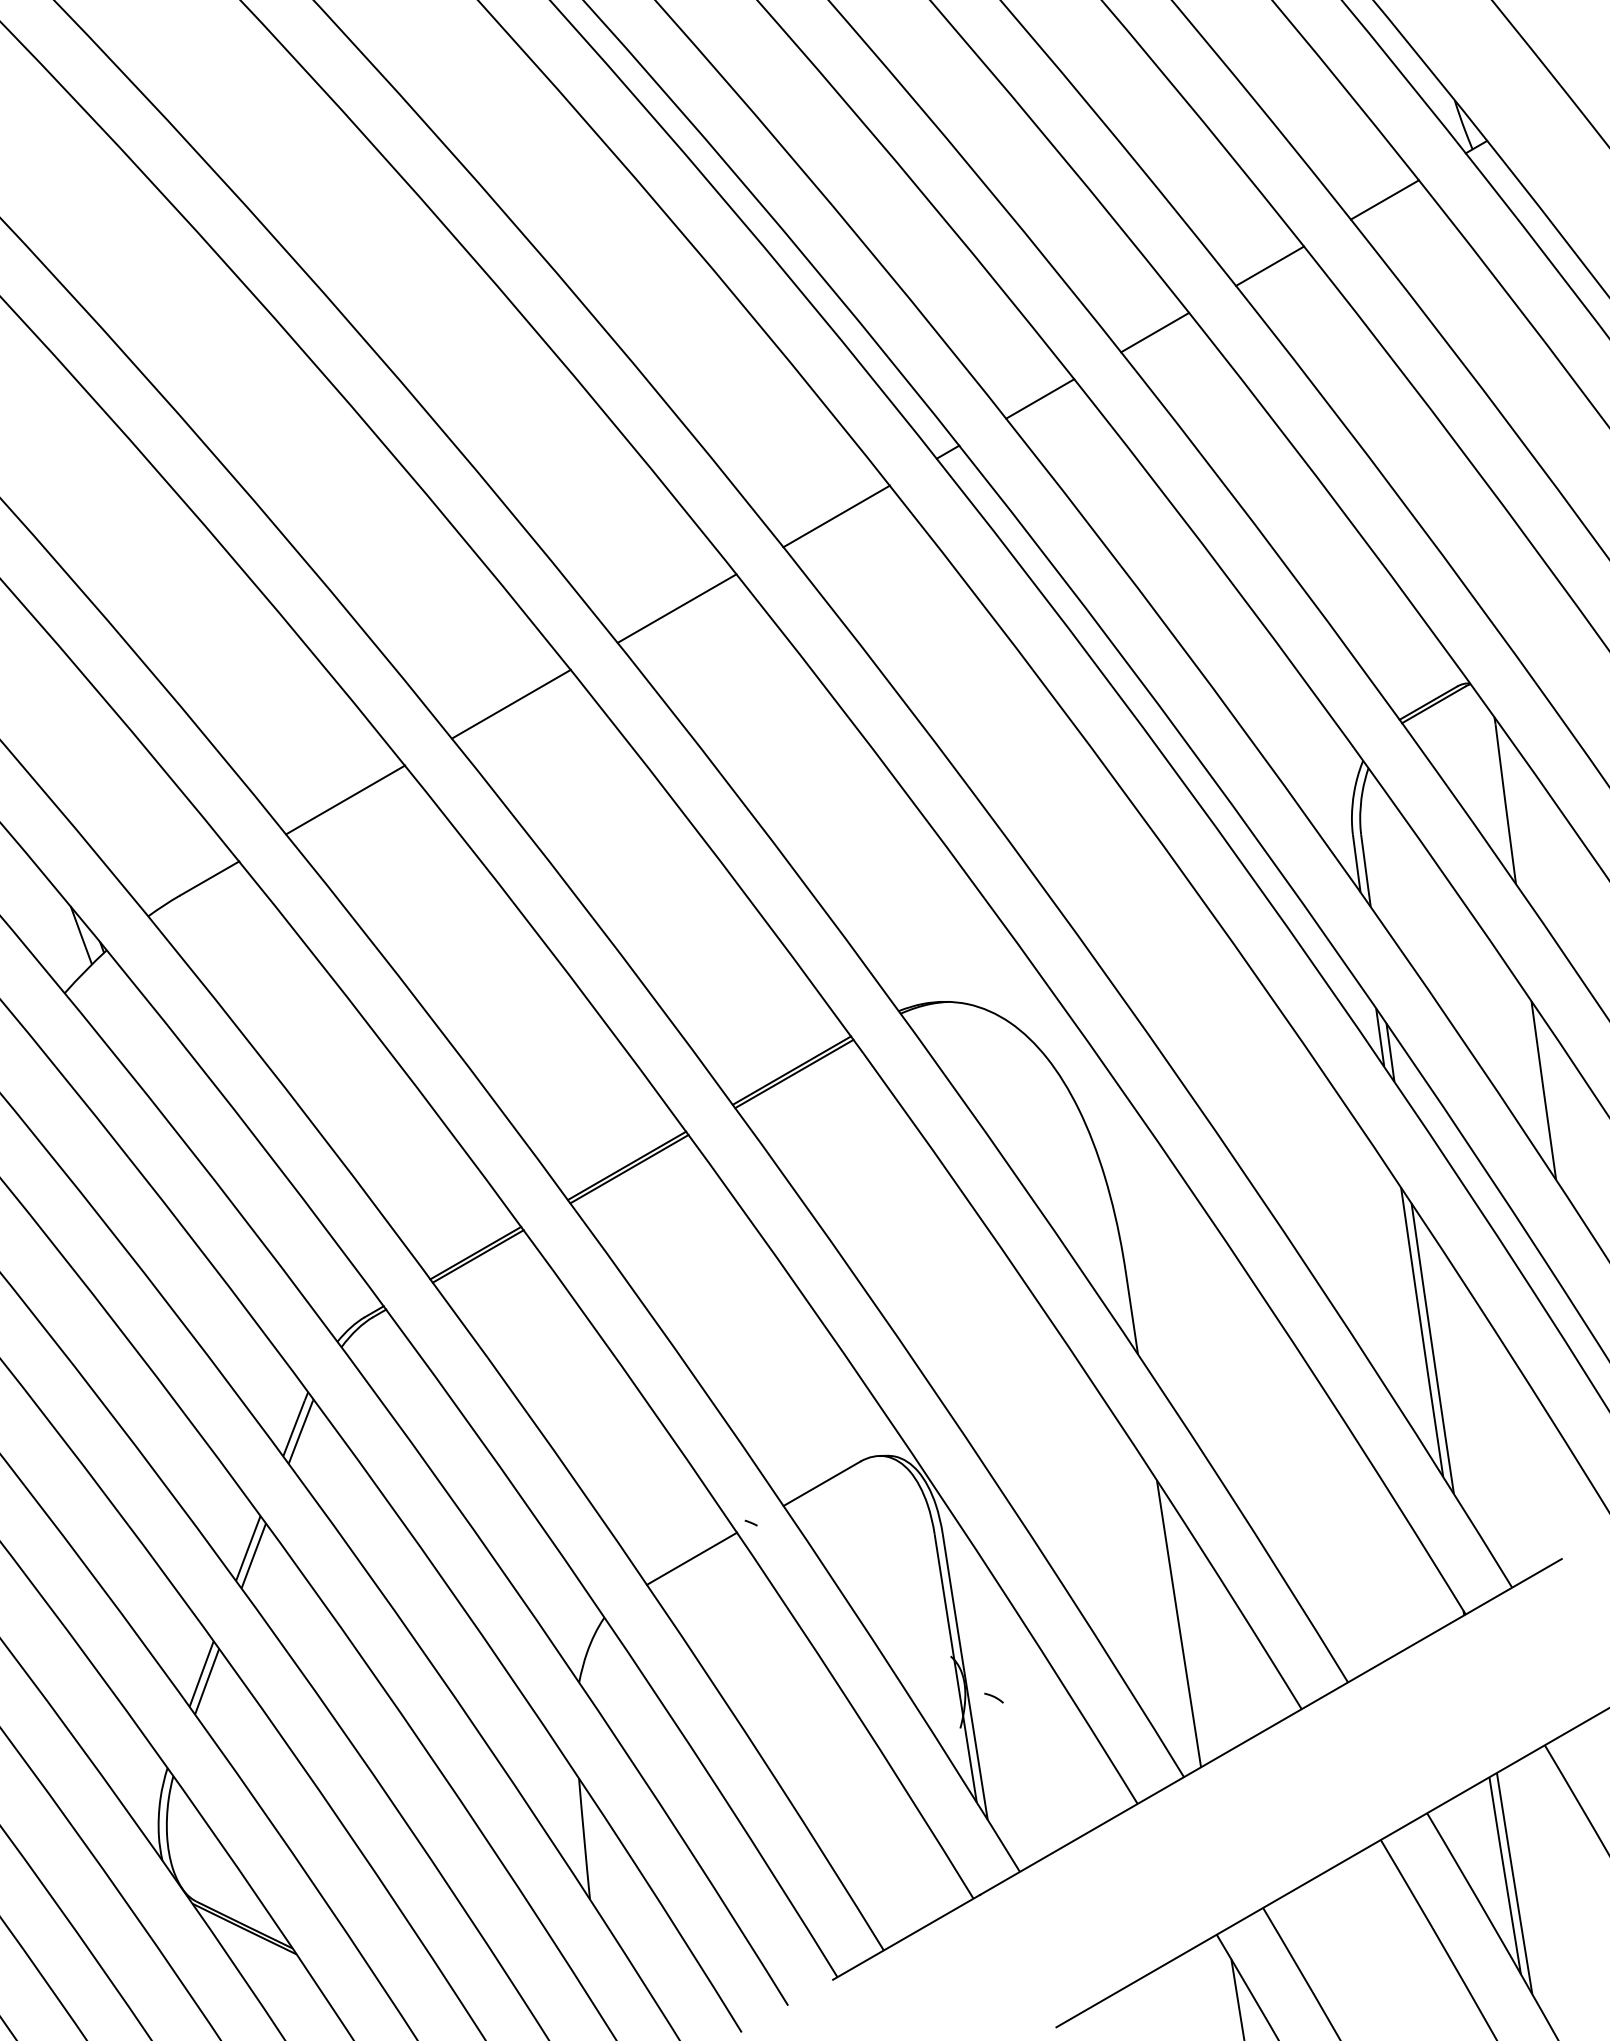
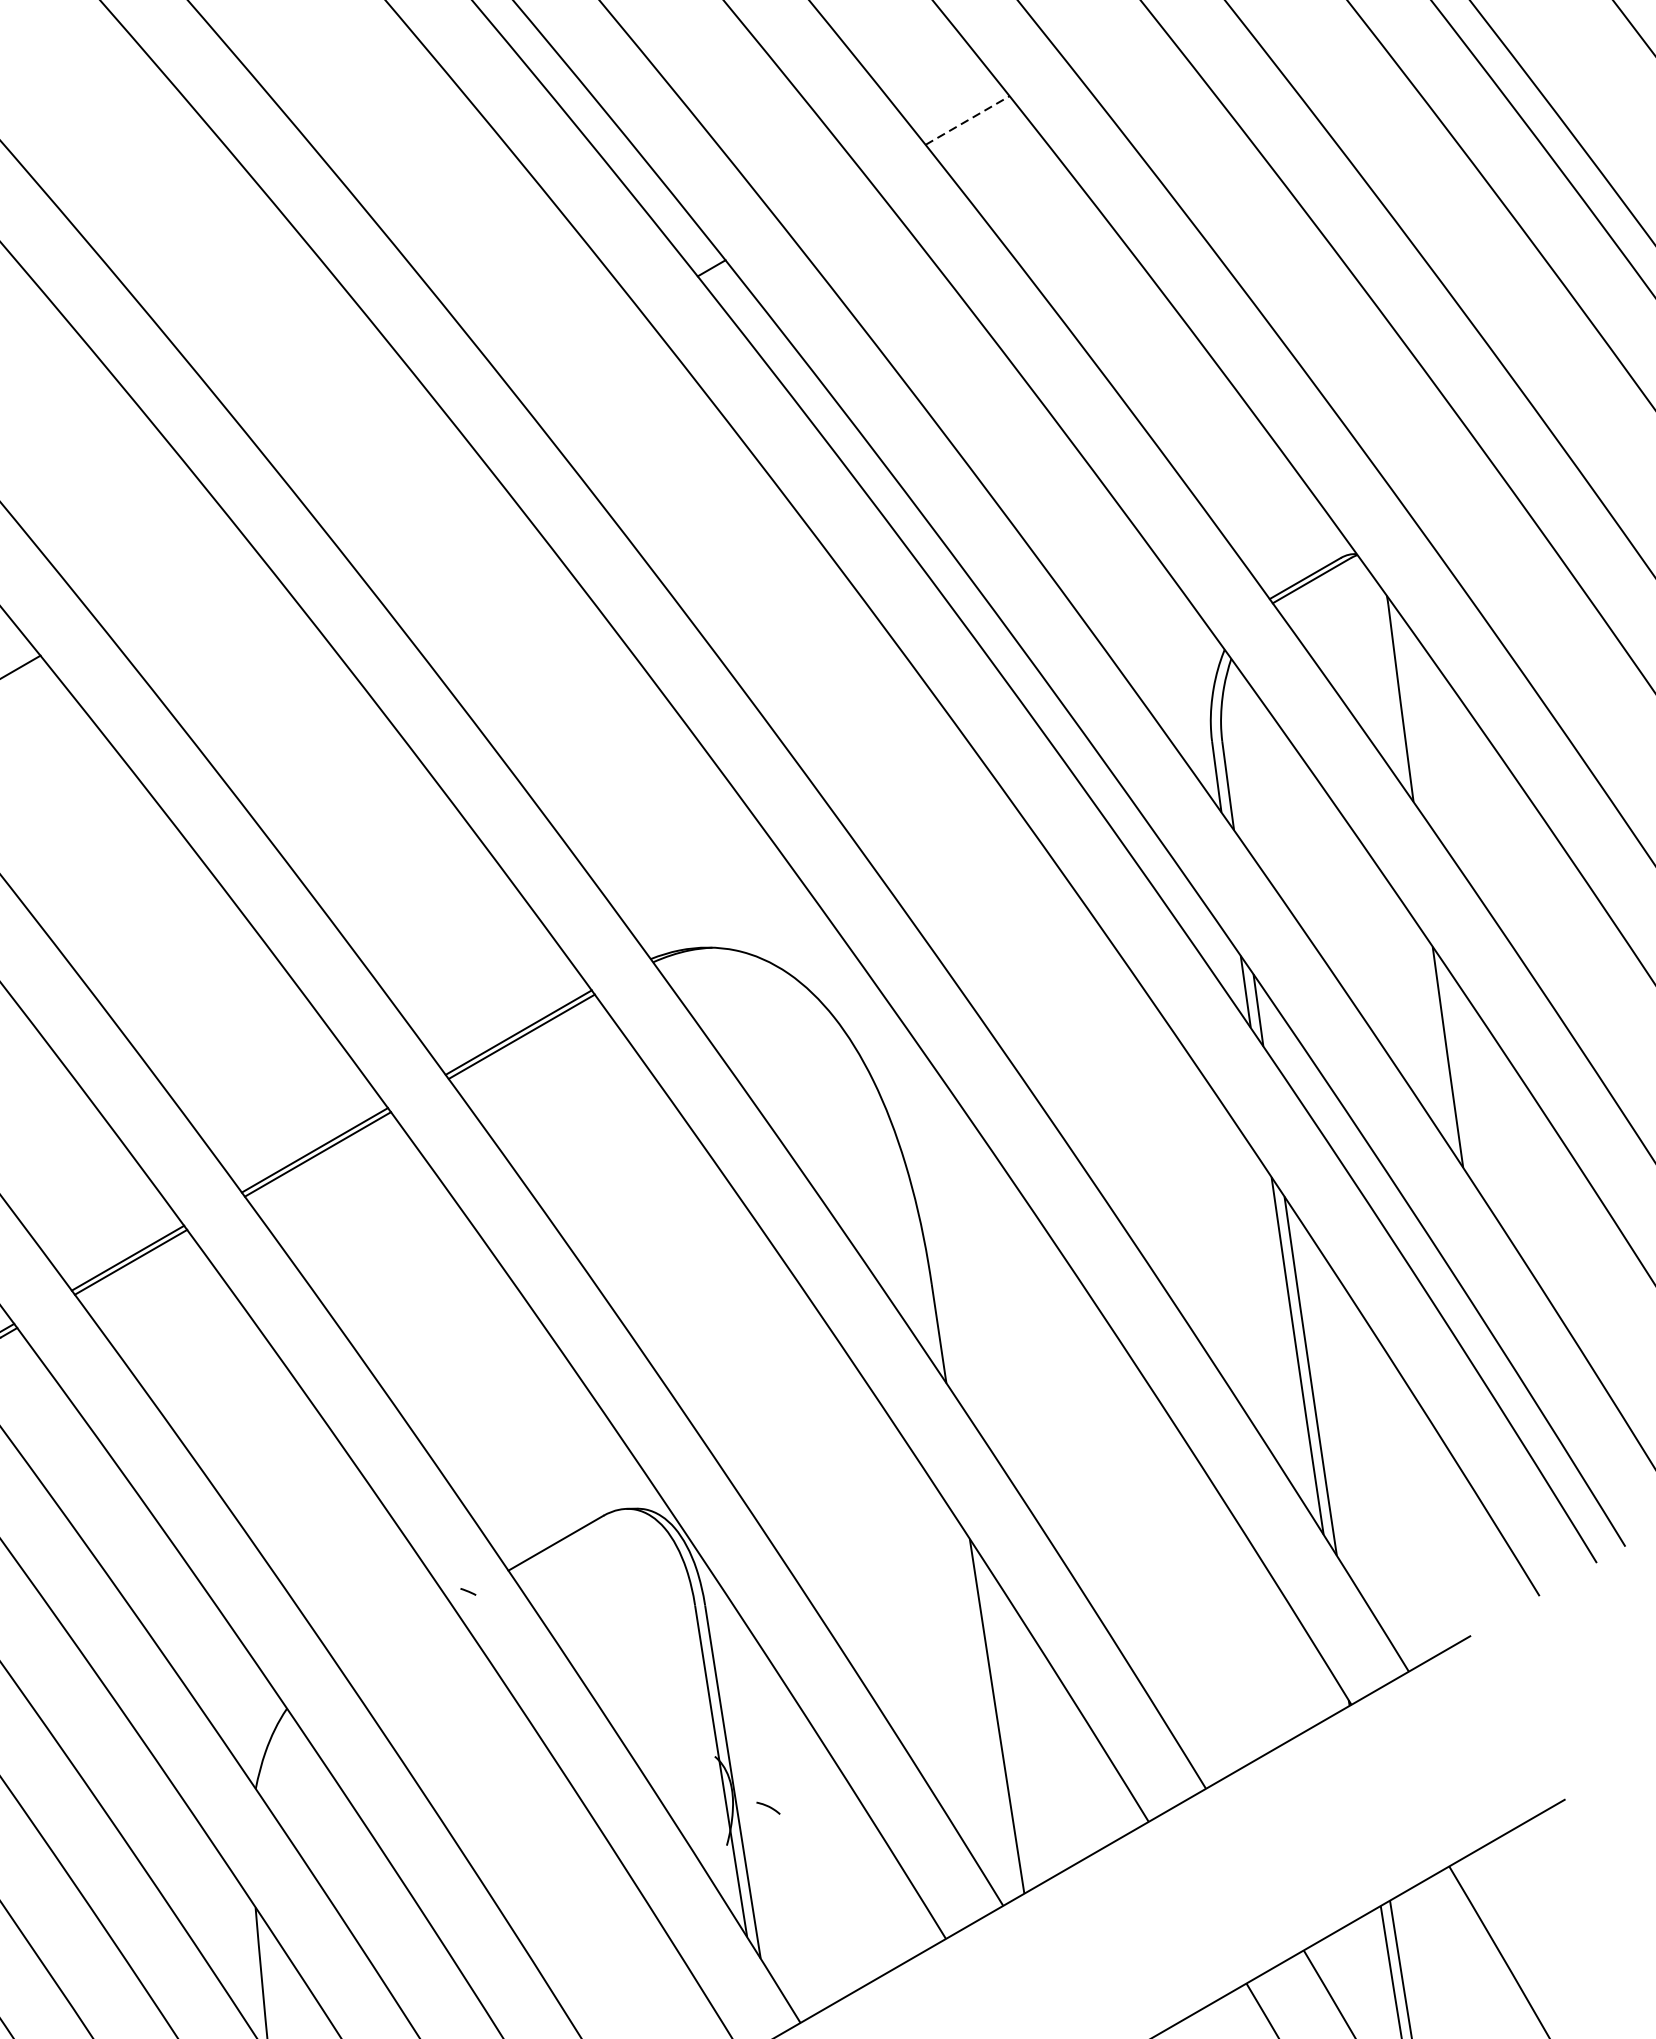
line: (1270, 265) -> (1110, 37), removed
line: (1155, 332) -> (968, 120), solid -> dashed
line: (1040, 398) -> (825, 201), removed
line: (836, 516) -> (573, 347), removed
line: (676, 608) -> (376, 461), removed
line: (511, 703) -> (172, 578), removed
line: (692, 1558) -> (395, 1635), removed

